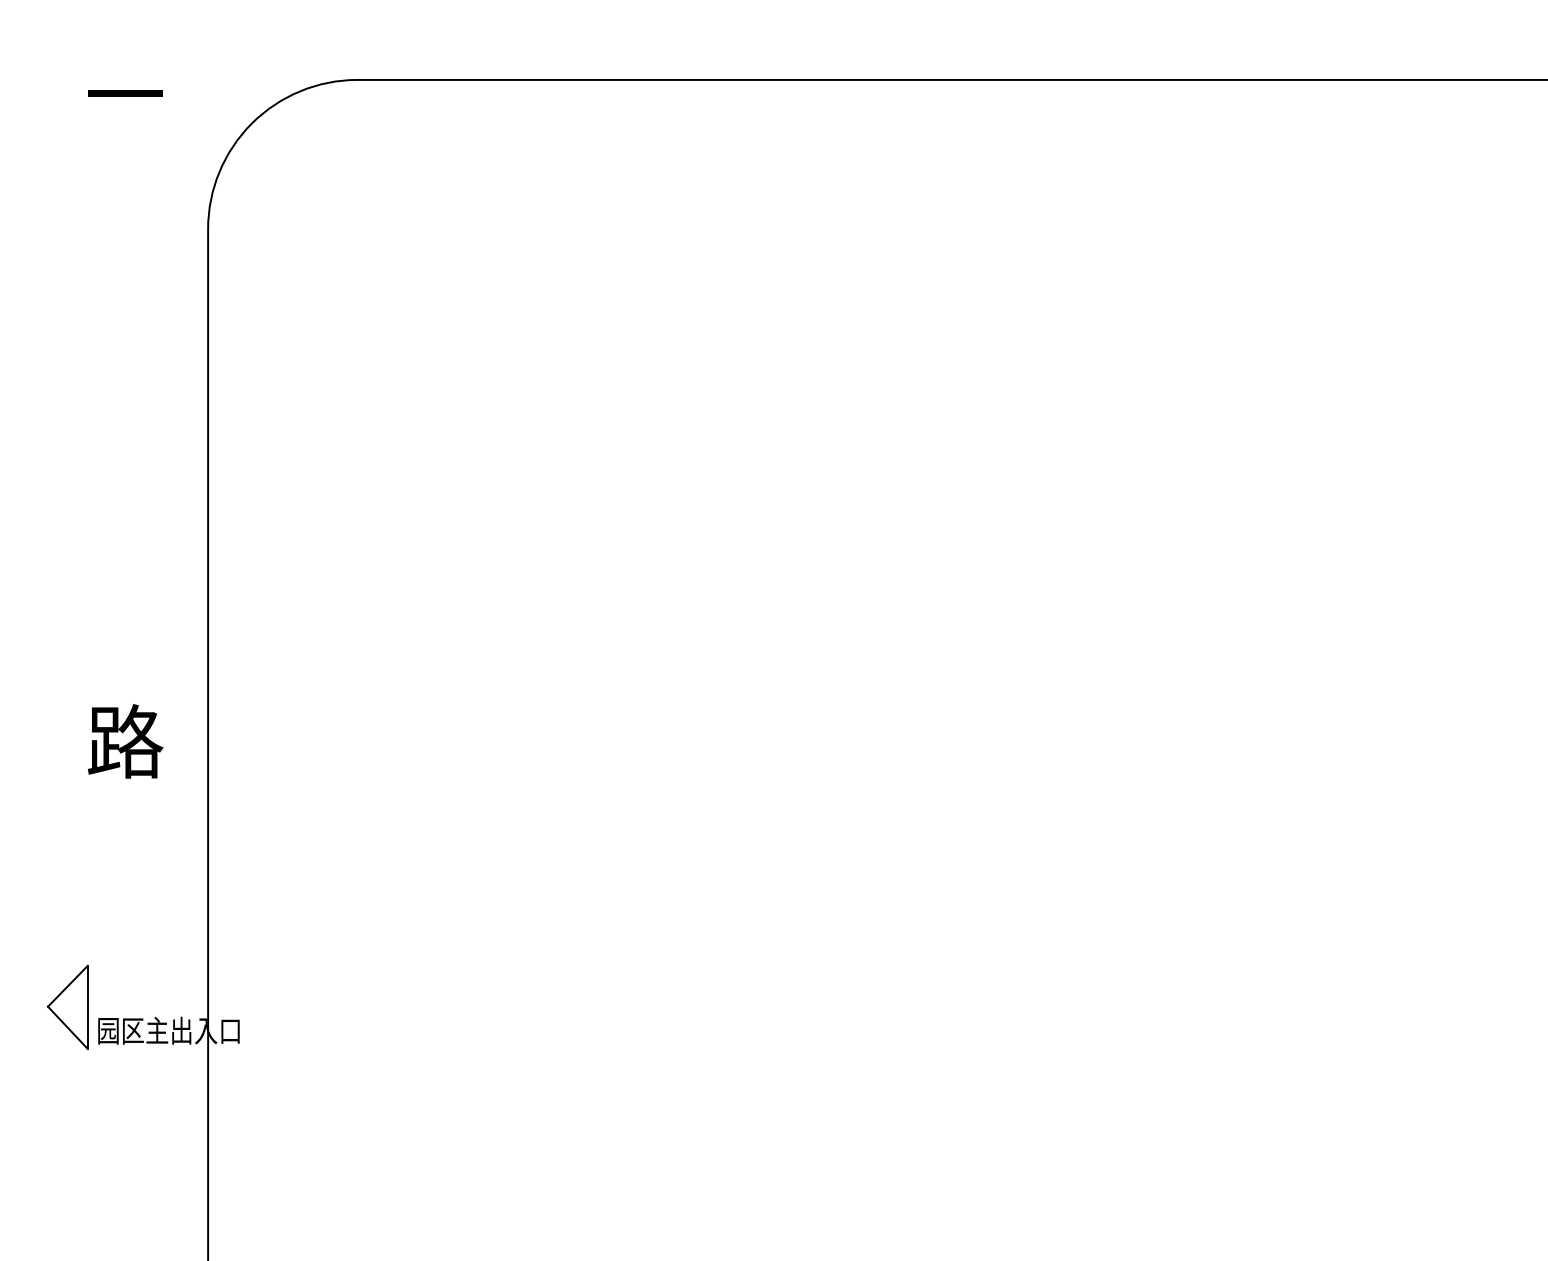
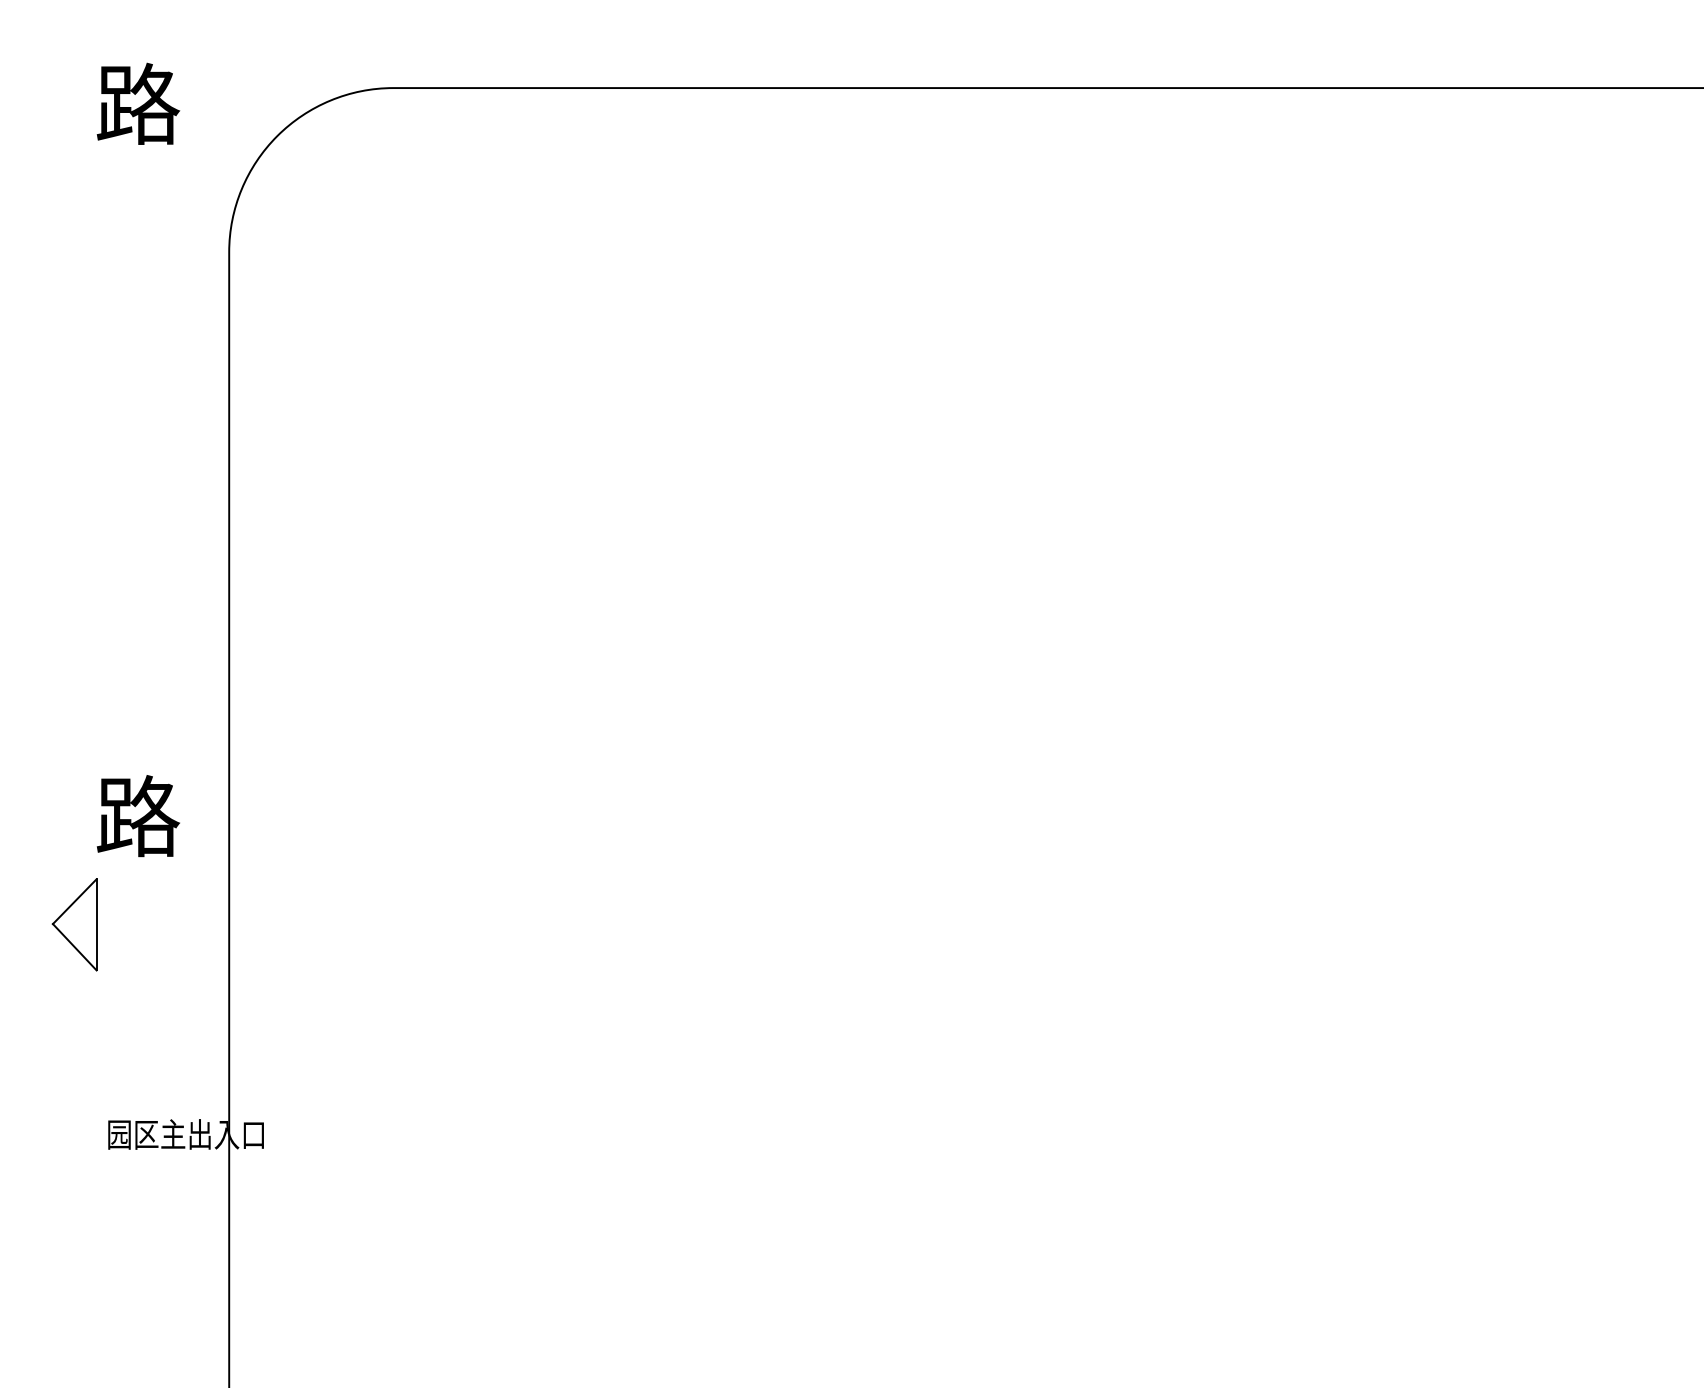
text: (125, 93) -> (138, 103), 一 -> 路
part: (67, 1007) -> (74, 924), moved

